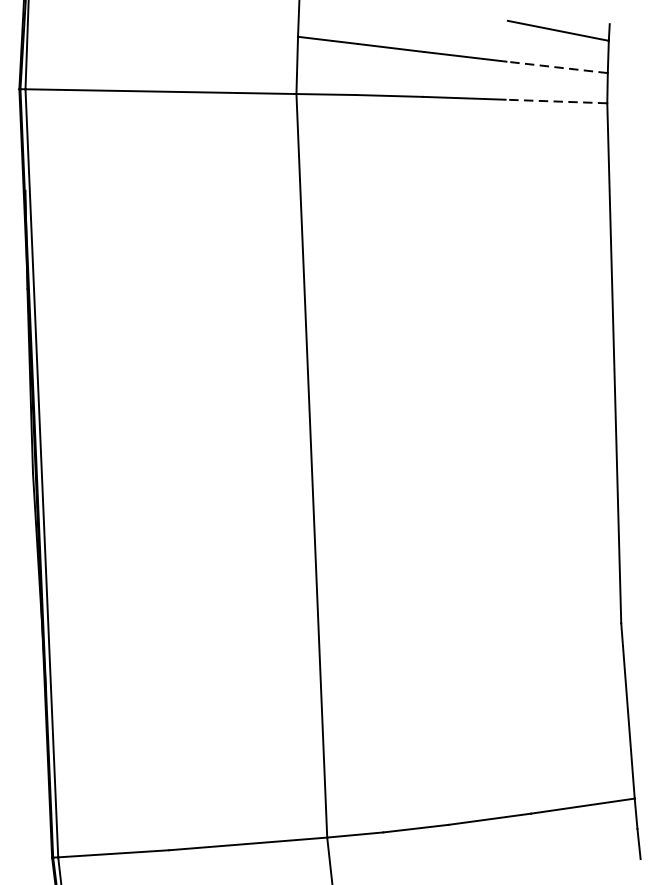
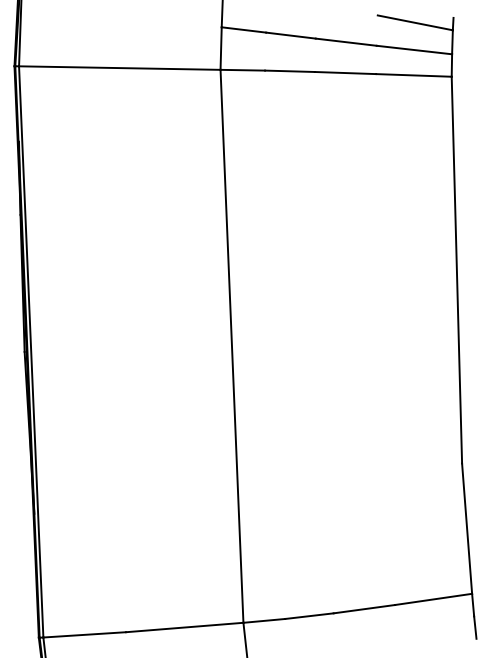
line: (557, 68) -> (414, 50), dashed -> solid
line: (555, 101) -> (413, 75), dashed -> solid

